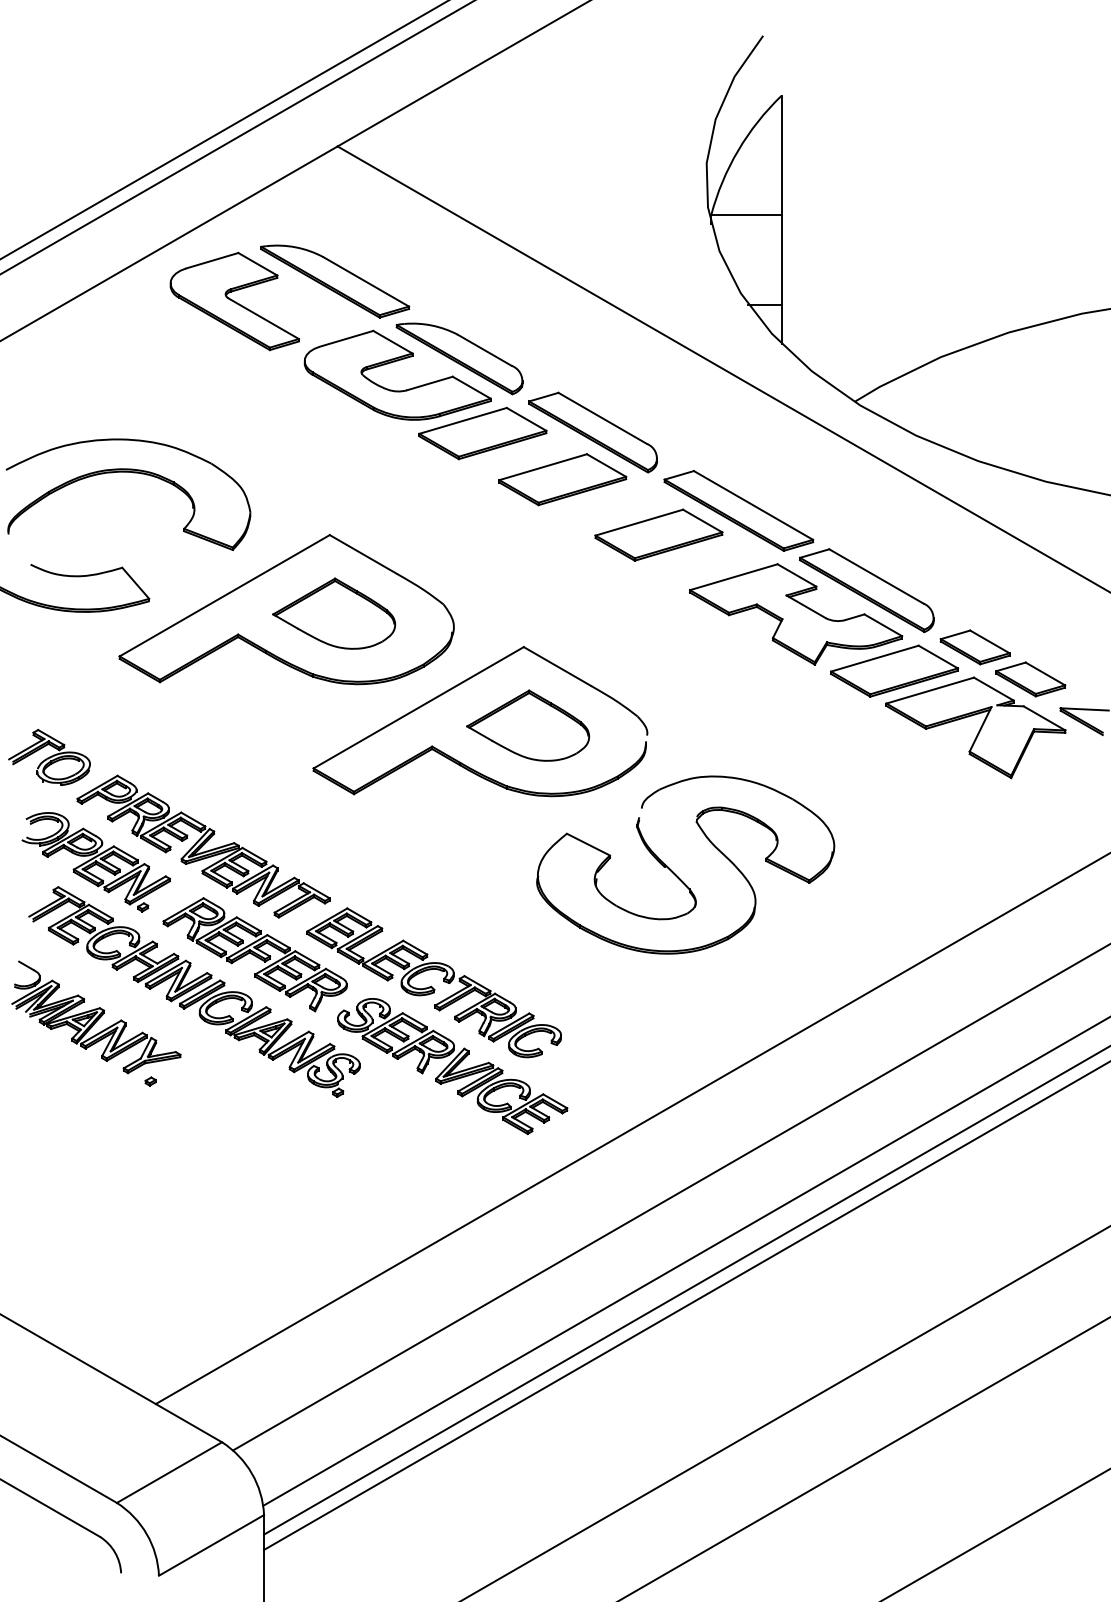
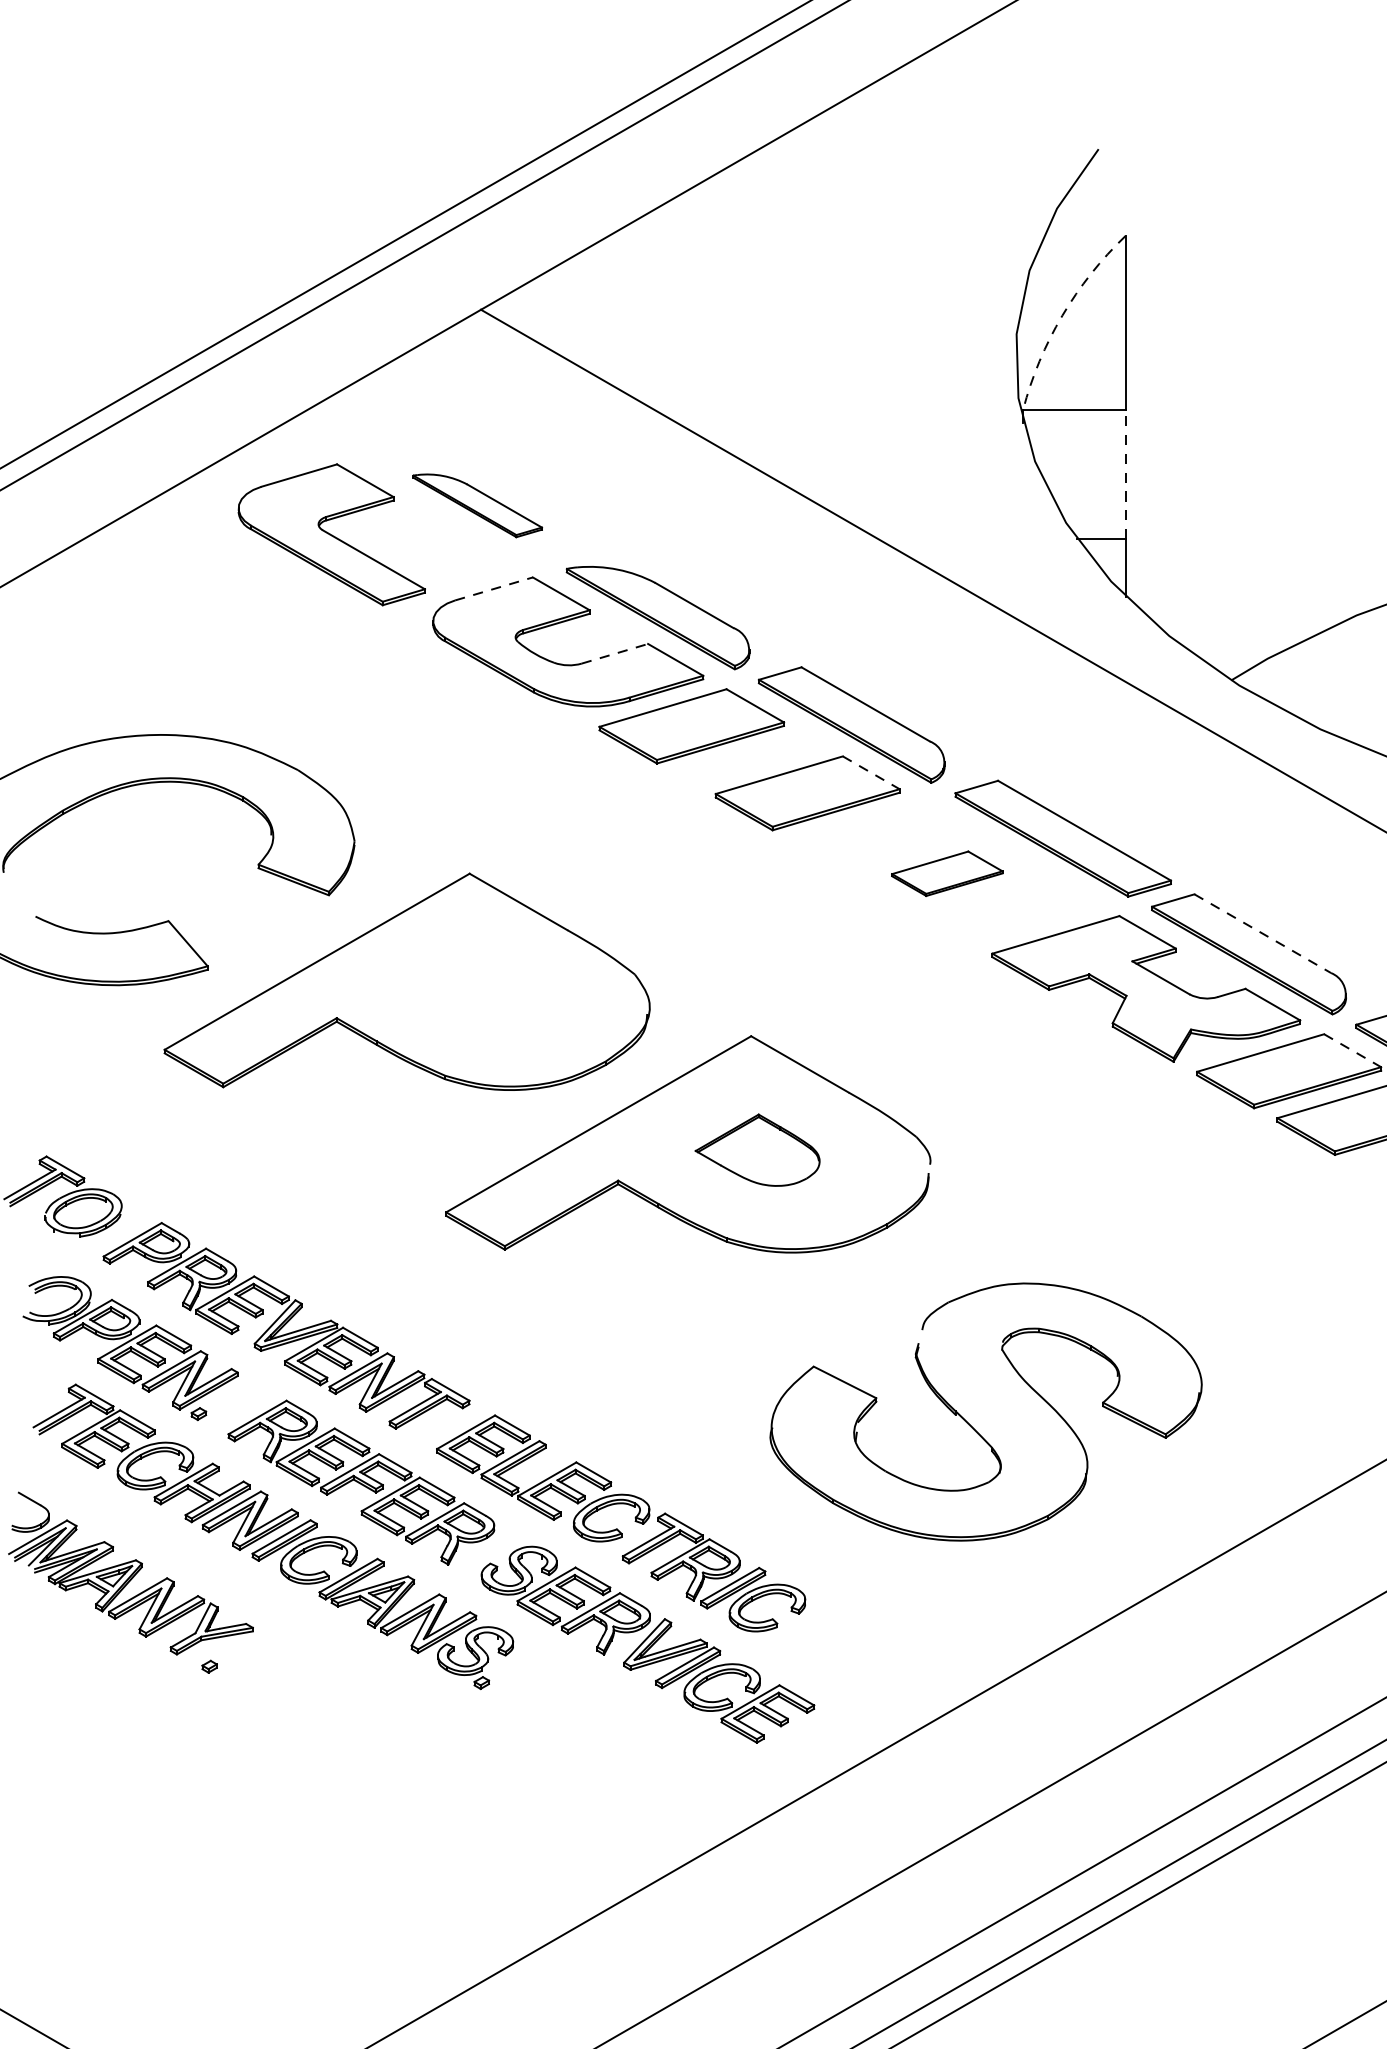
arc: (738, 150) -> (1062, 315), solid -> dashed
line: (781, 259) -> (1125, 473), solid -> dashed
part: (335, 281) -> (477, 505), size x0.6
line: (346, 338) -> (493, 588), solid -> dashed
line: (429, 383) -> (614, 653), solid -> dashed
line: (606, 465) -> (871, 772), solid -> dashed
part: (658, 534) -> (946, 872), size x0.6
line: (876, 576) -> (1262, 933), solid -> dashed
part: (334, 613) -> (476, 987), removed
line: (938, 657) -> (1352, 1051), solid -> dashed
part: (528, 725) -> (758, 1150), size x0.7
part: (675, 873) -> (971, 1424), moved

